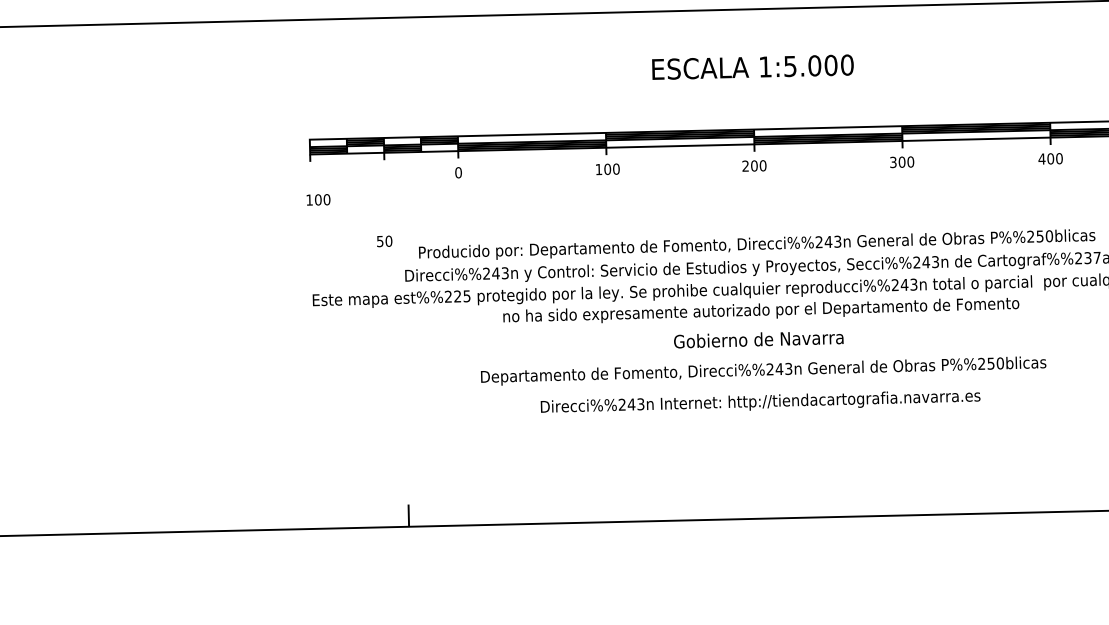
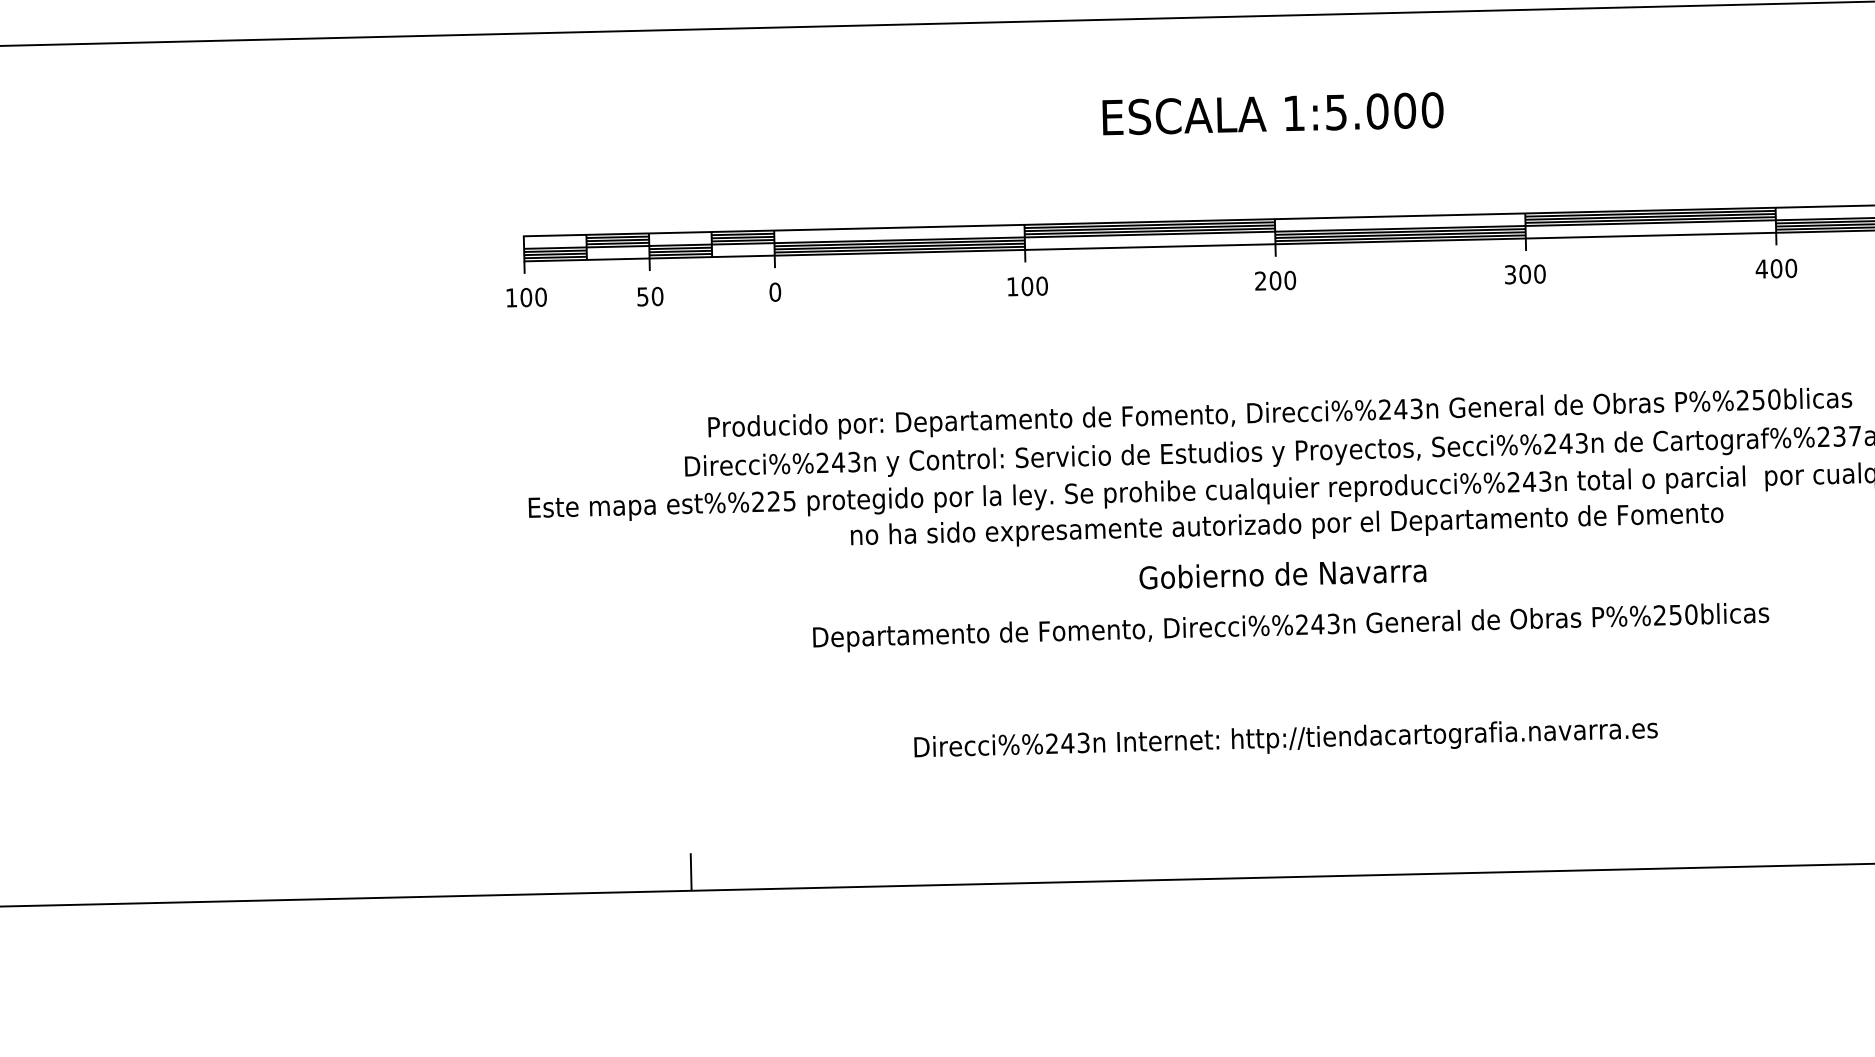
text: (318, 199) -> (526, 296), moved
text: (384, 241) -> (650, 296), moved
text: (760, 401) -> (1285, 738), moved

